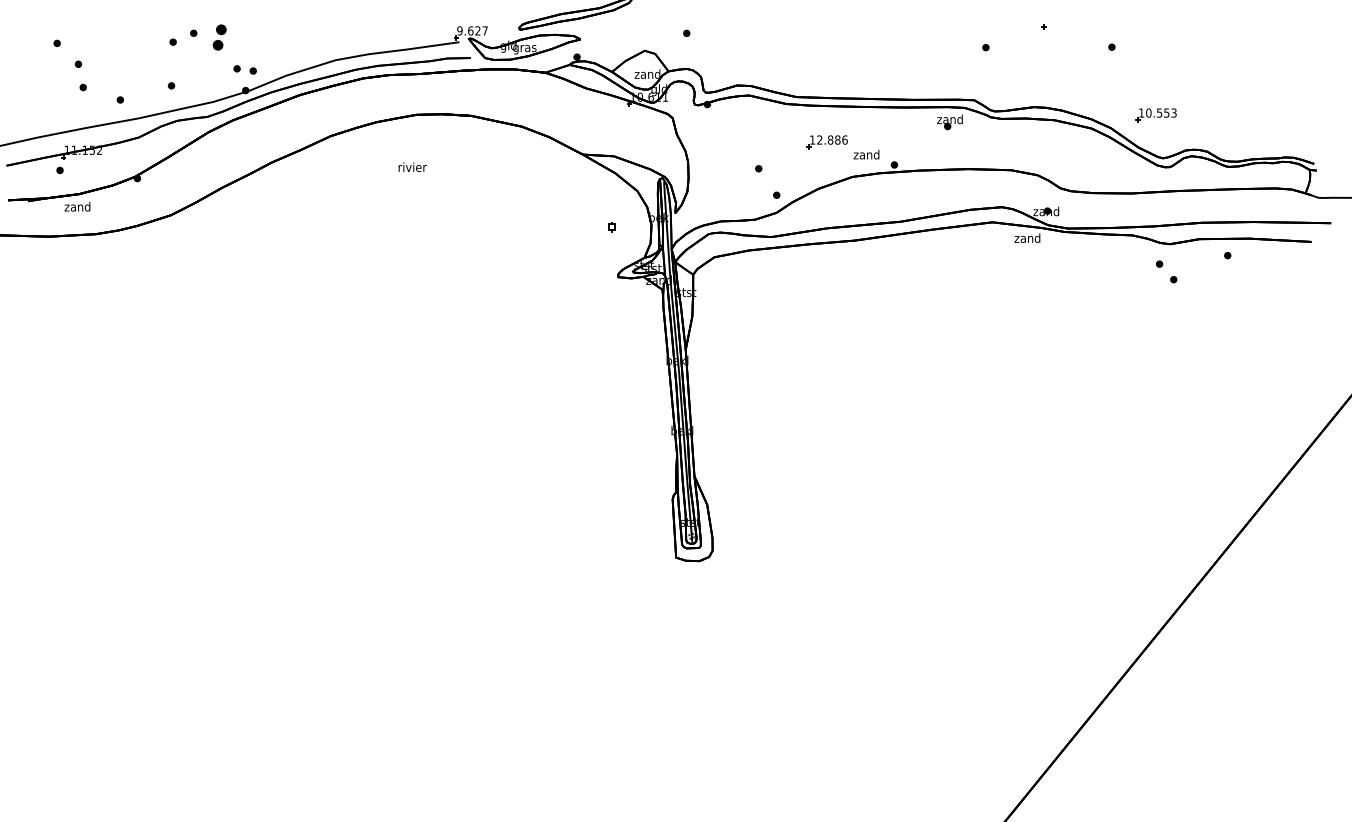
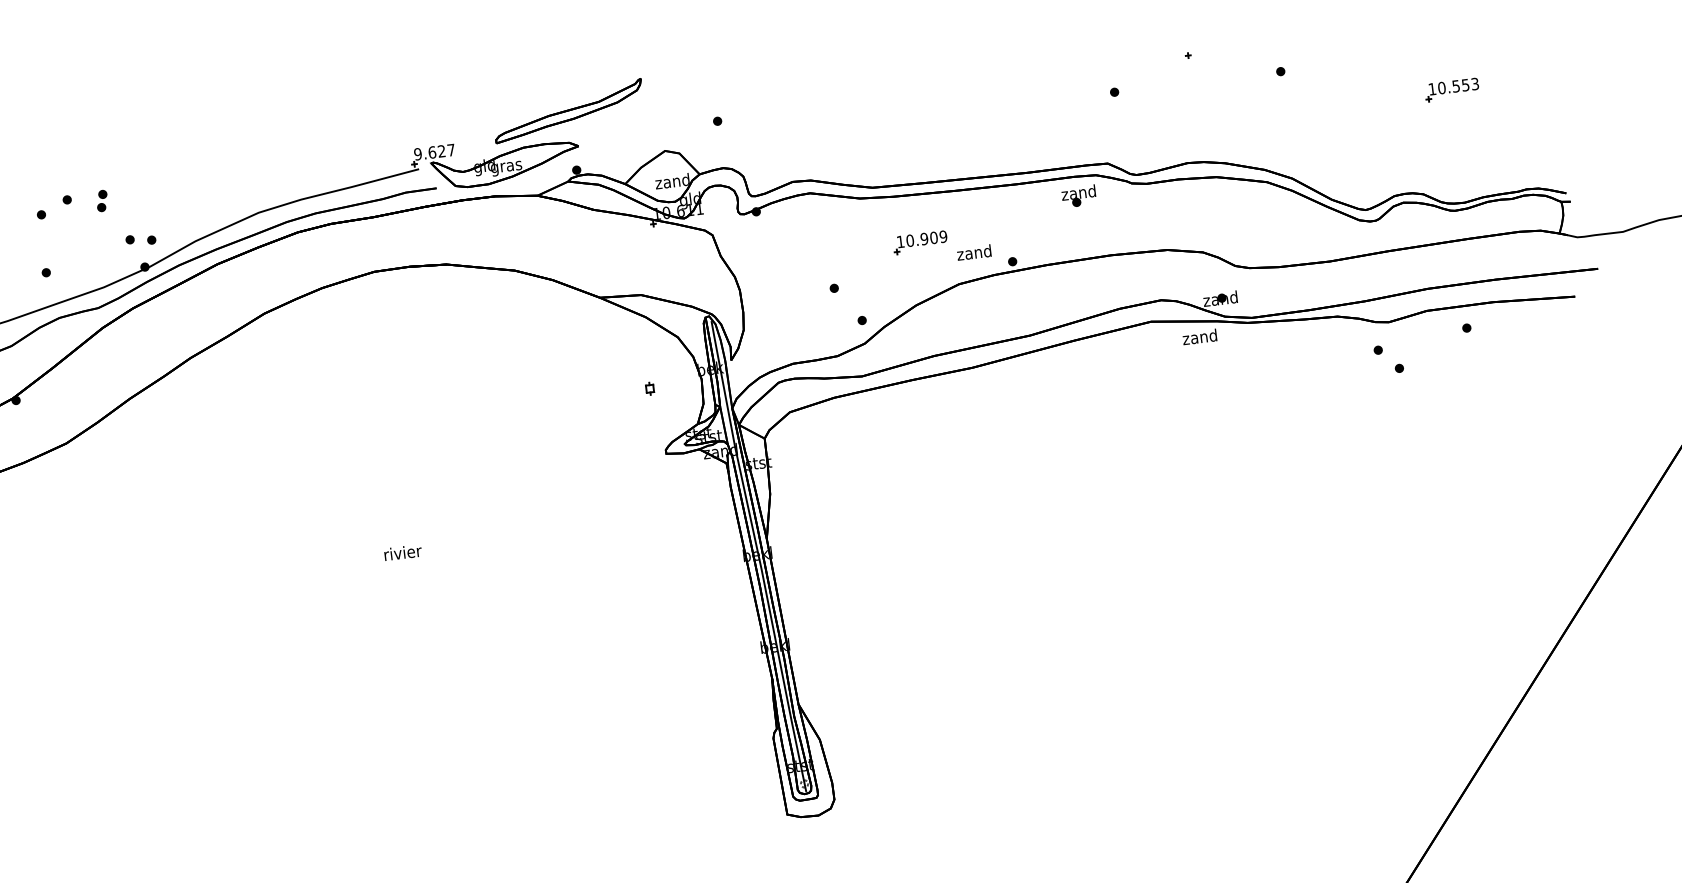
part: (219, 36) -> (101, 199), size x0.62
part: (1155, 115) -> (1451, 90), moved
text: (832, 139) -> (926, 237), 12.886 -> 10.909
text: (412, 166) -> (402, 551), moved

